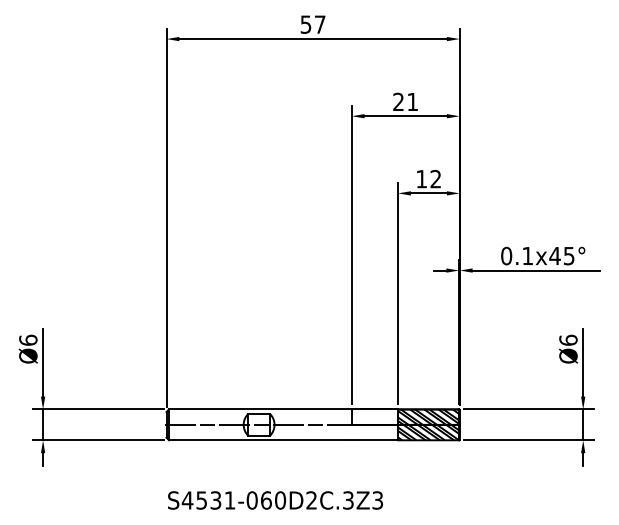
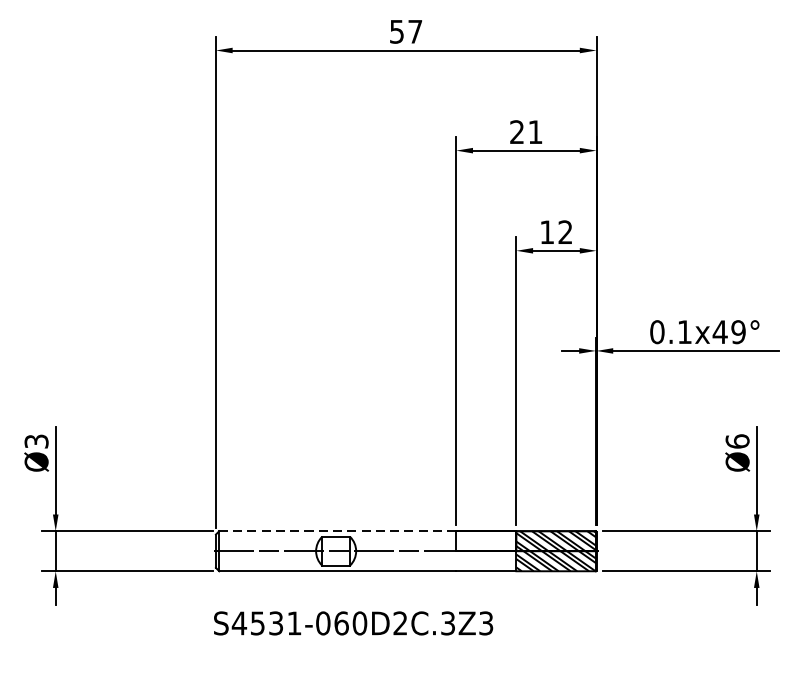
text: (568, 255) -> (737, 331), 0.1x45° -> 0.1x49°
text: (28, 339) -> (36, 440), Ø6 -> Ø3
line: (259, 409) -> (336, 531), solid -> dashed
text: (275, 500) -> (353, 623), moved

